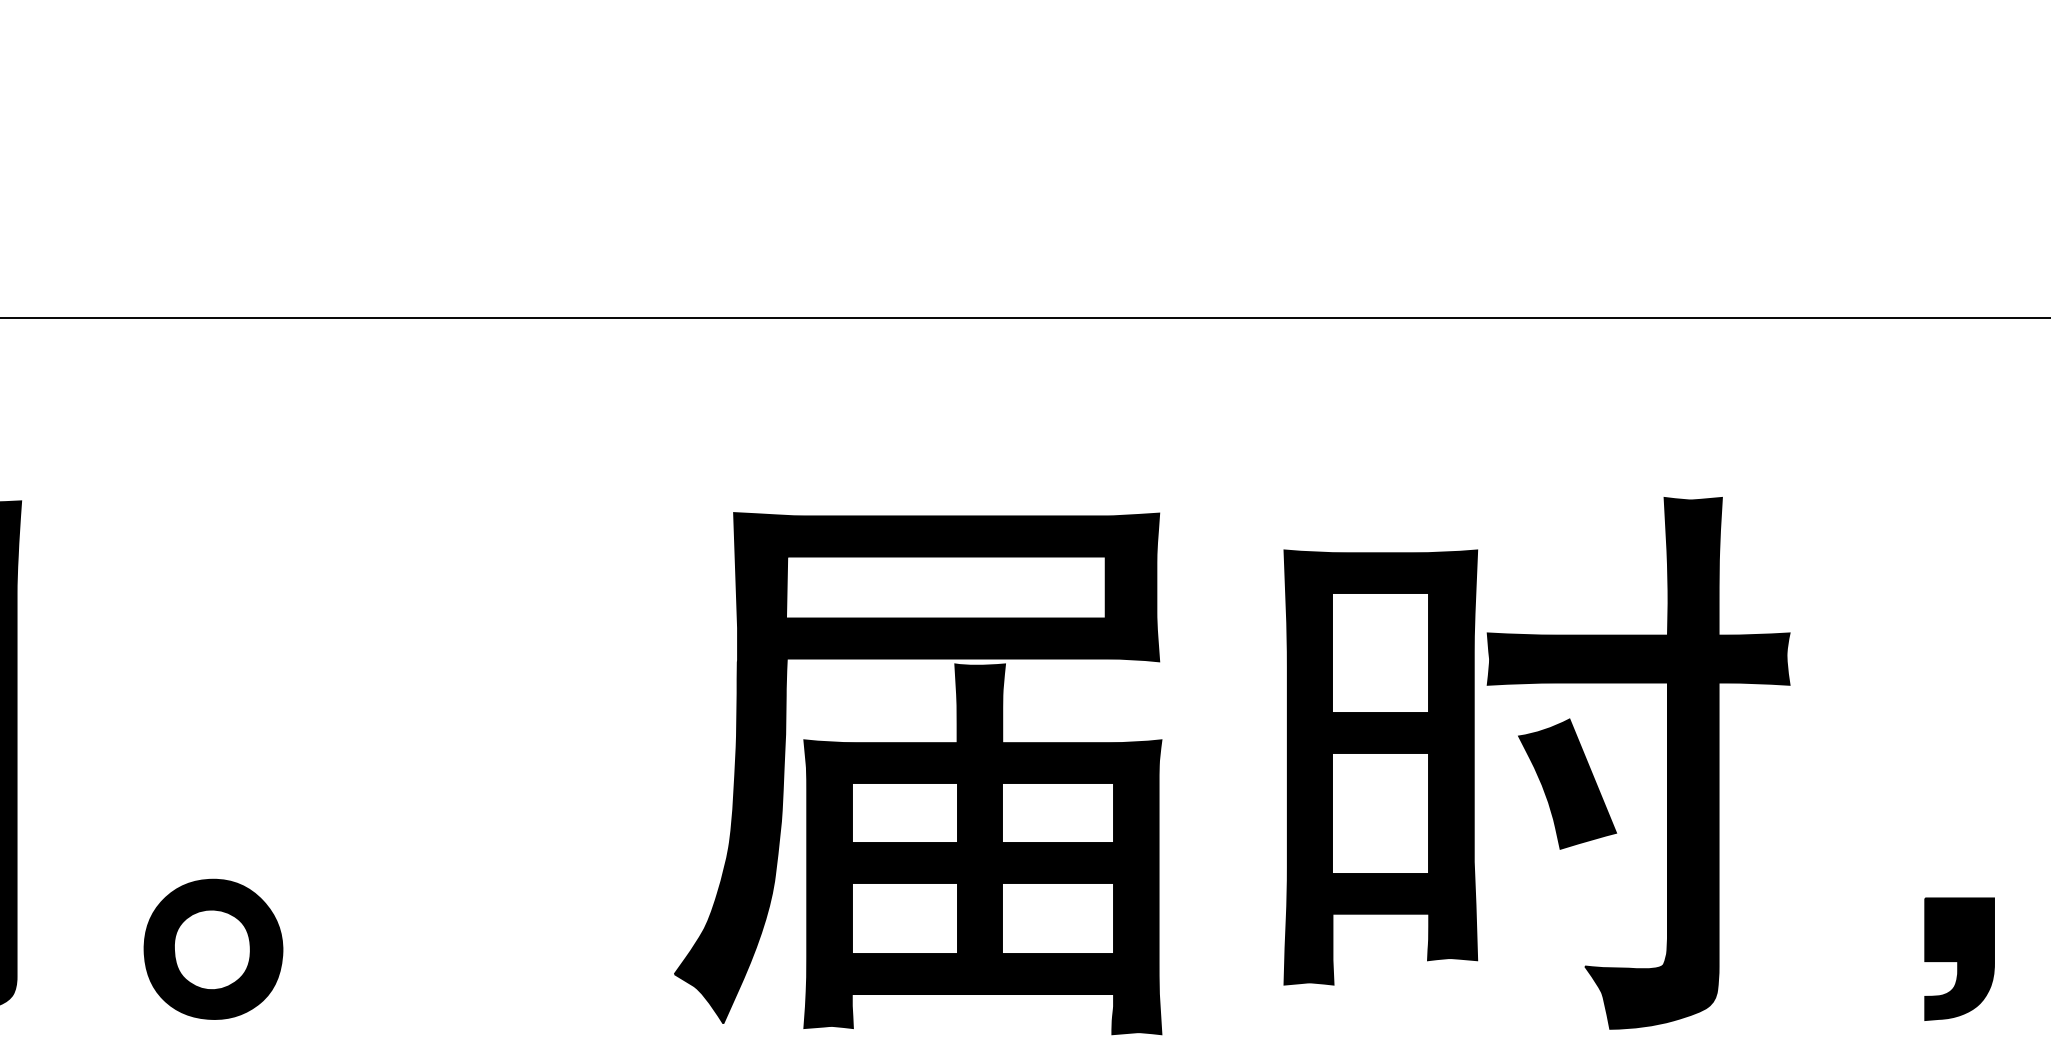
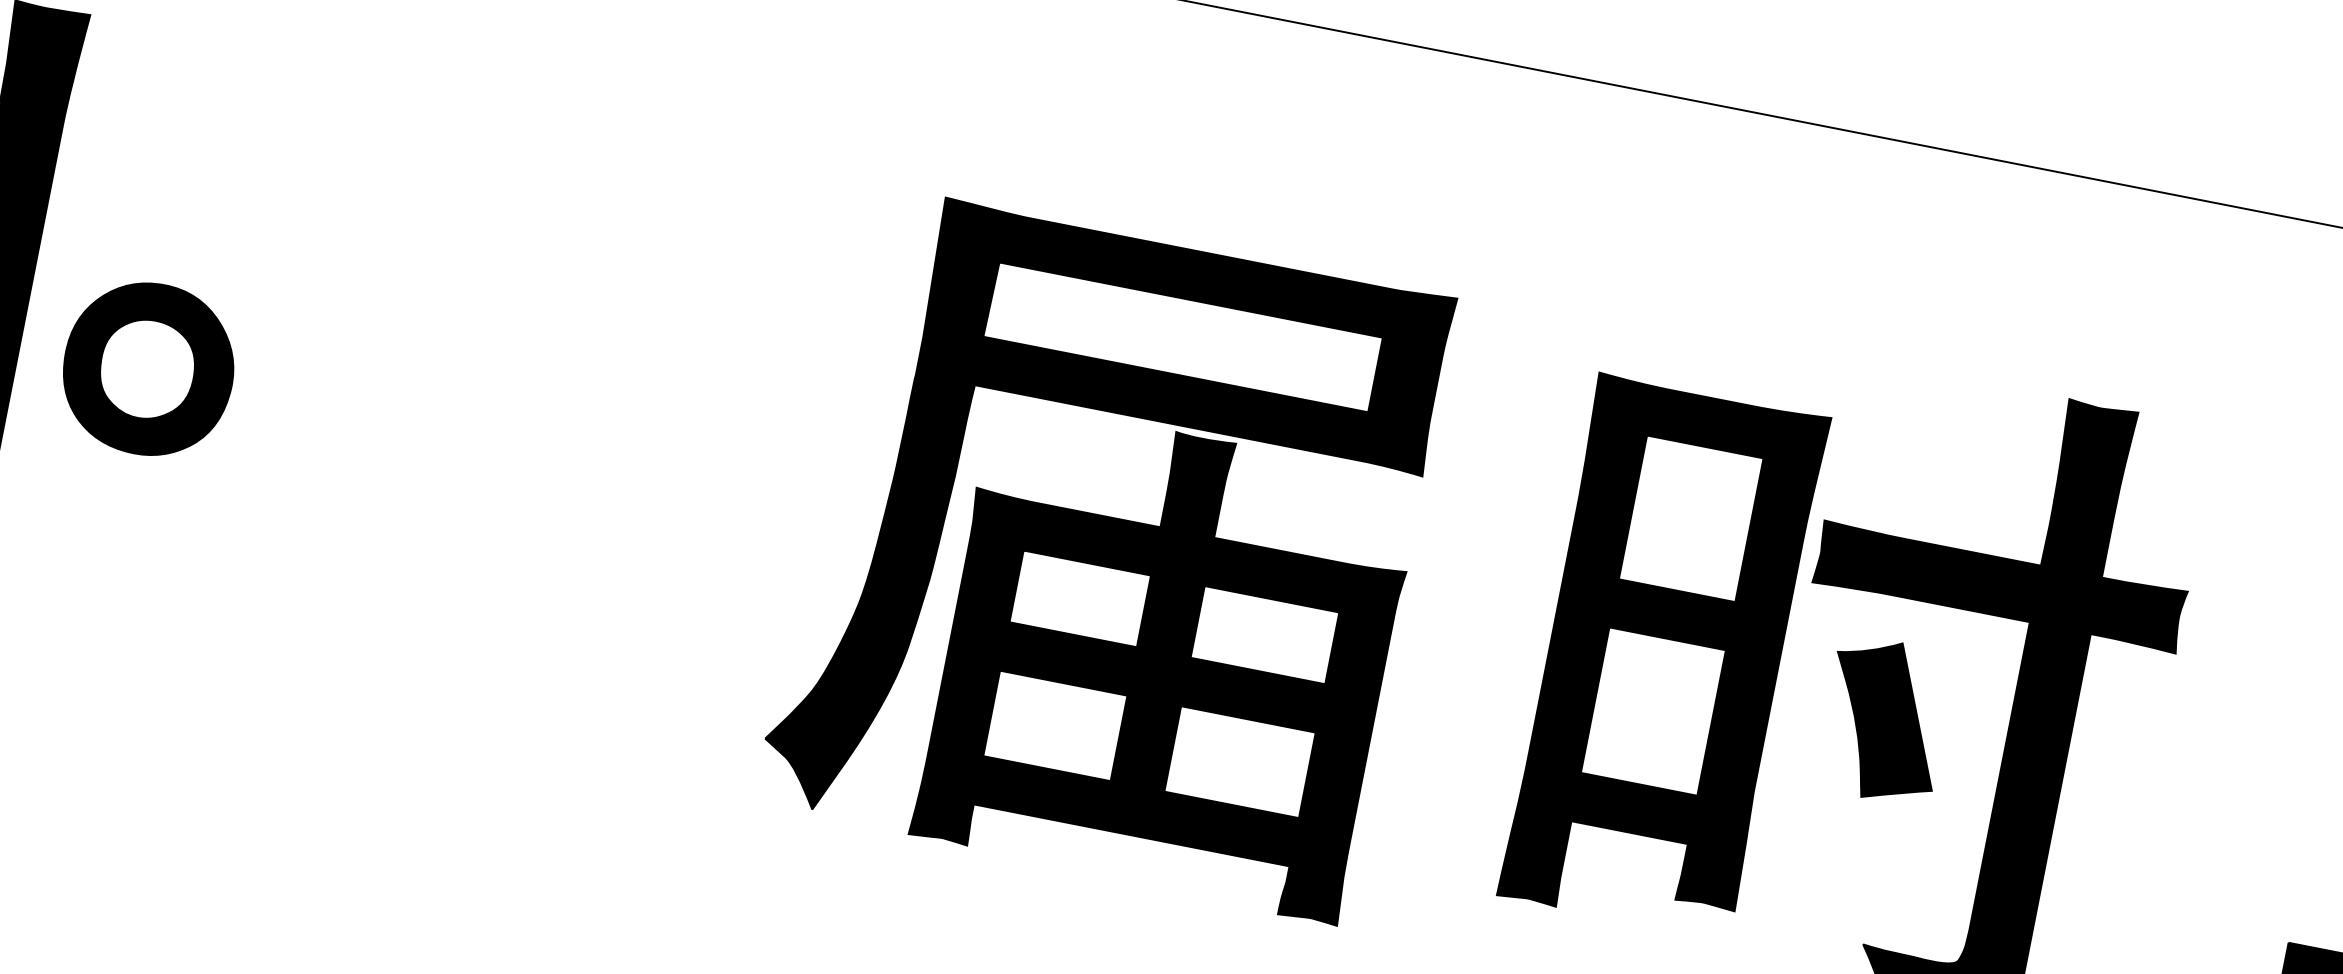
part: (213, 948) -> (148, 368), moved

